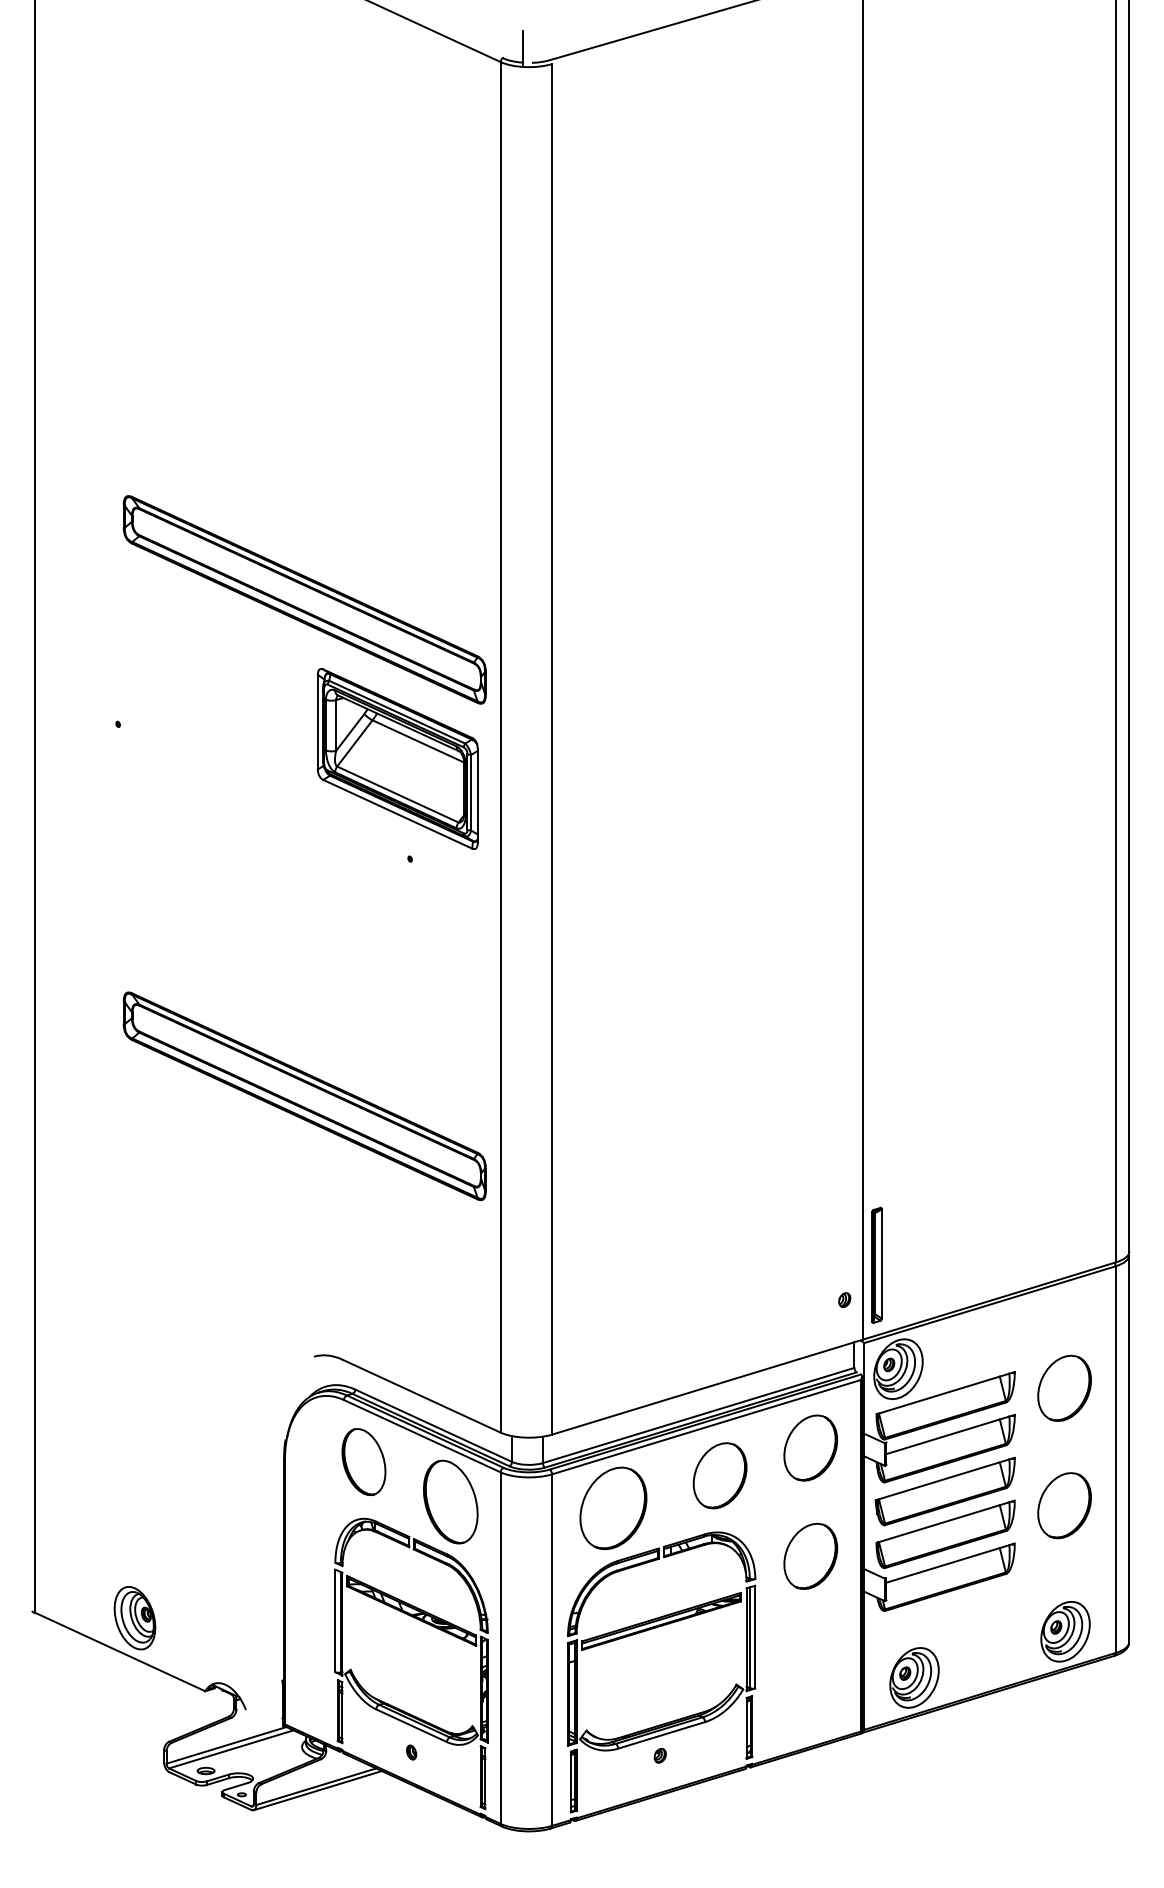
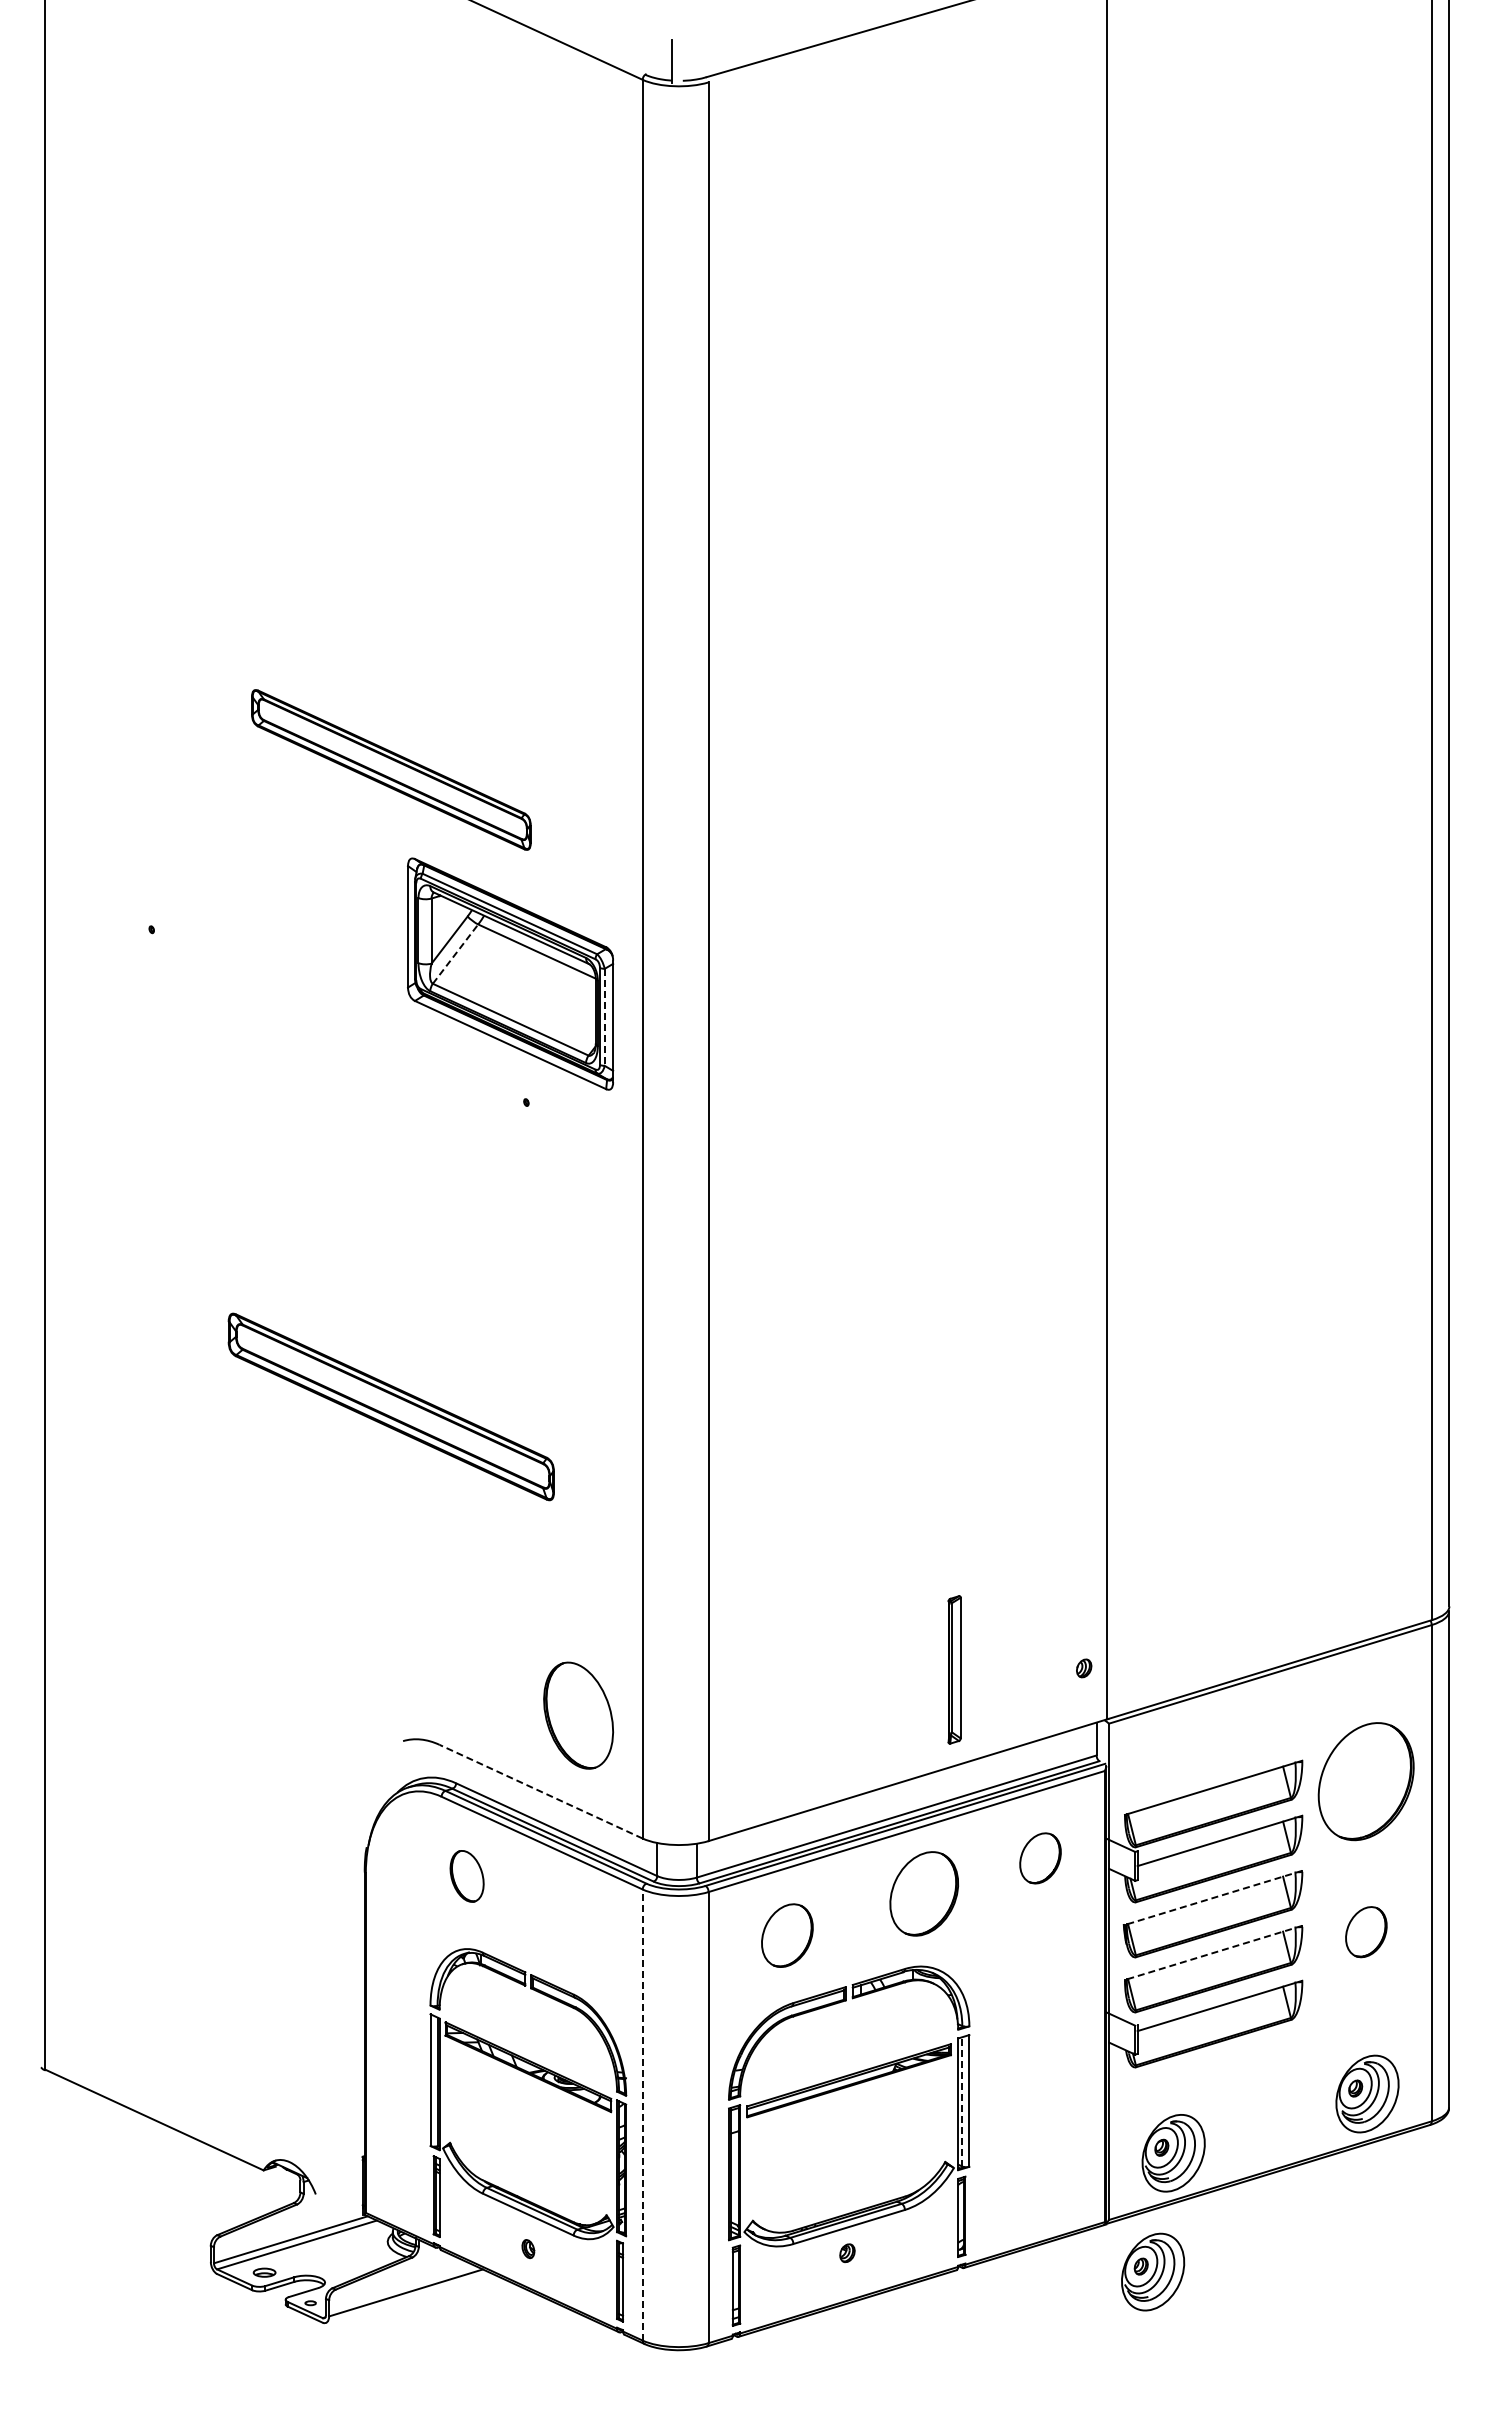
part: (304, 599) -> (391, 769), size x0.6
line: (354, 742) -> (455, 953), solid -> dashed
line: (470, 792) -> (604, 1017), solid -> dashed
part: (304, 1095) -> (391, 1406), size x0.7
part: (876, 1265) -> (954, 1669), moved
part: (898, 1368) -> (1153, 2271), moved
part: (1064, 1388) -> (1366, 1781), size x1.4
line: (421, 1395) -> (541, 1791), solid -> dashed
part: (810, 1448) -> (1040, 1858), size x0.6
part: (363, 1462) -> (466, 1876), size x0.6
line: (945, 1478) -> (1213, 1897), solid -> dashed
part: (450, 1501) -> (578, 1715), moved
part: (1064, 1505) -> (1366, 1931), size x0.6
part: (613, 1508) -> (787, 1935), size x0.6
line: (945, 1521) -> (1213, 1952), solid -> dashed
part: (810, 1556) -> (1040, 1997), removed
part: (135, 1618) -> (173, 2076), removed
line: (749, 1637) -> (962, 2101), solid -> dashed
line: (500, 1648) -> (642, 2115), solid -> dashed
line: (317, 1790) -> (407, 2297), removed

